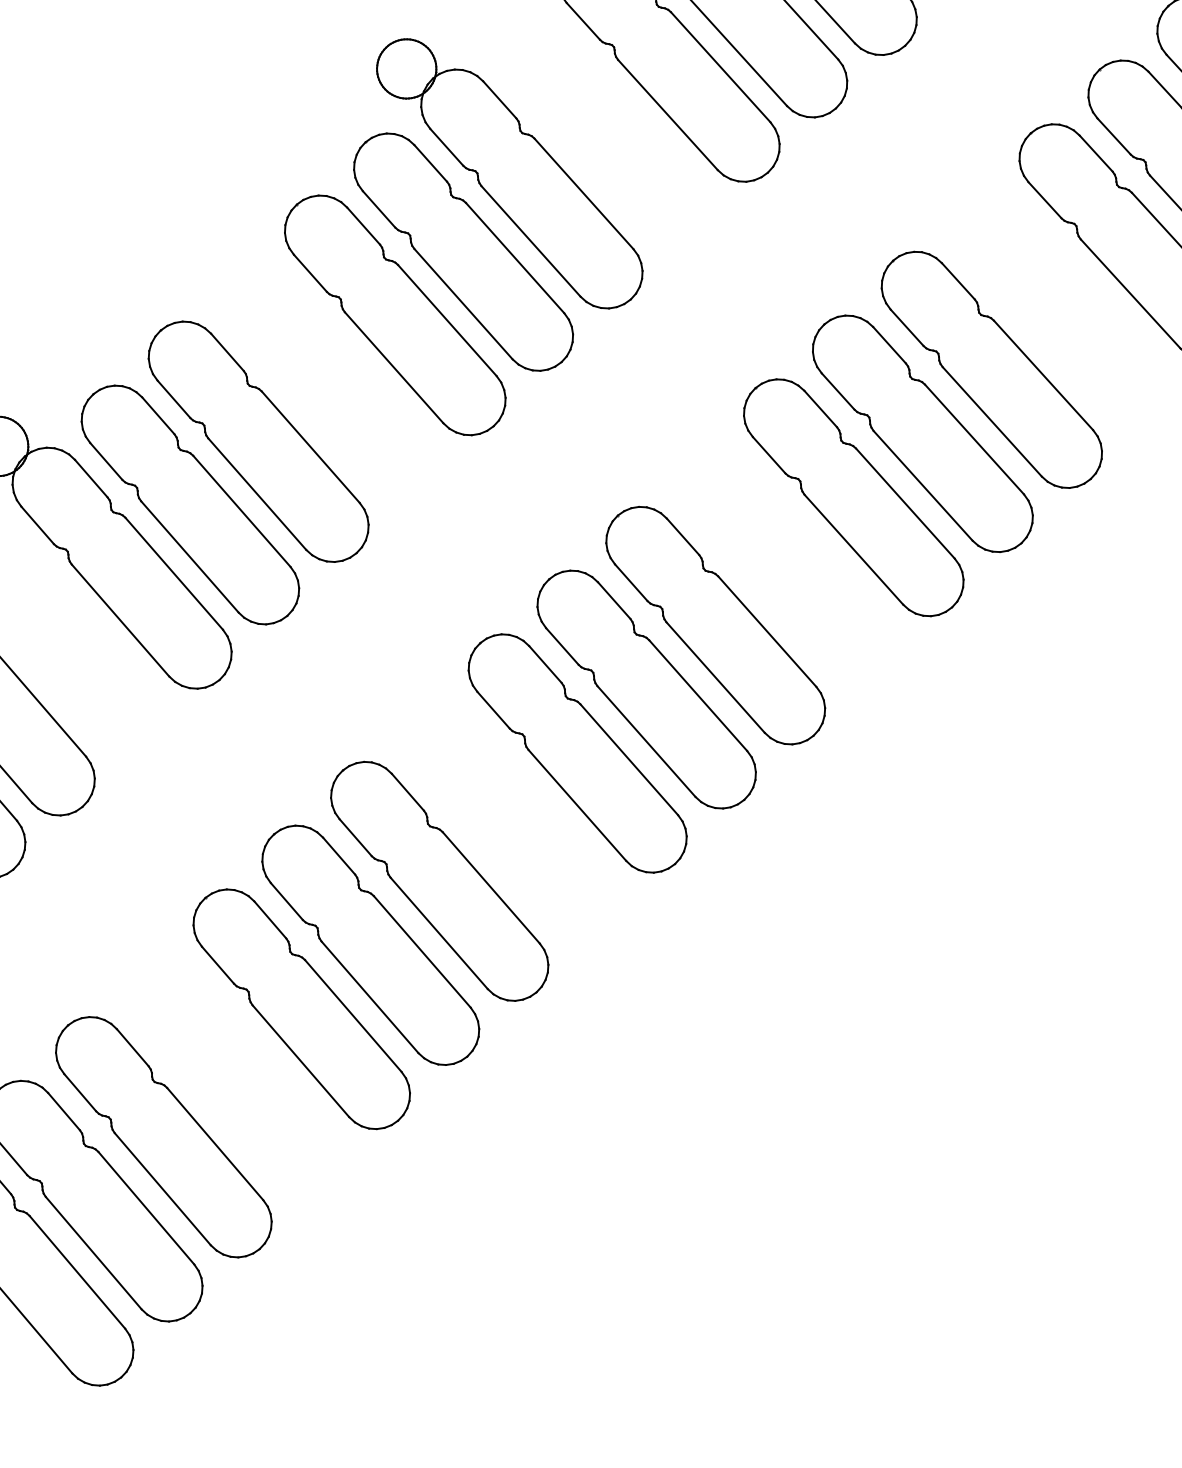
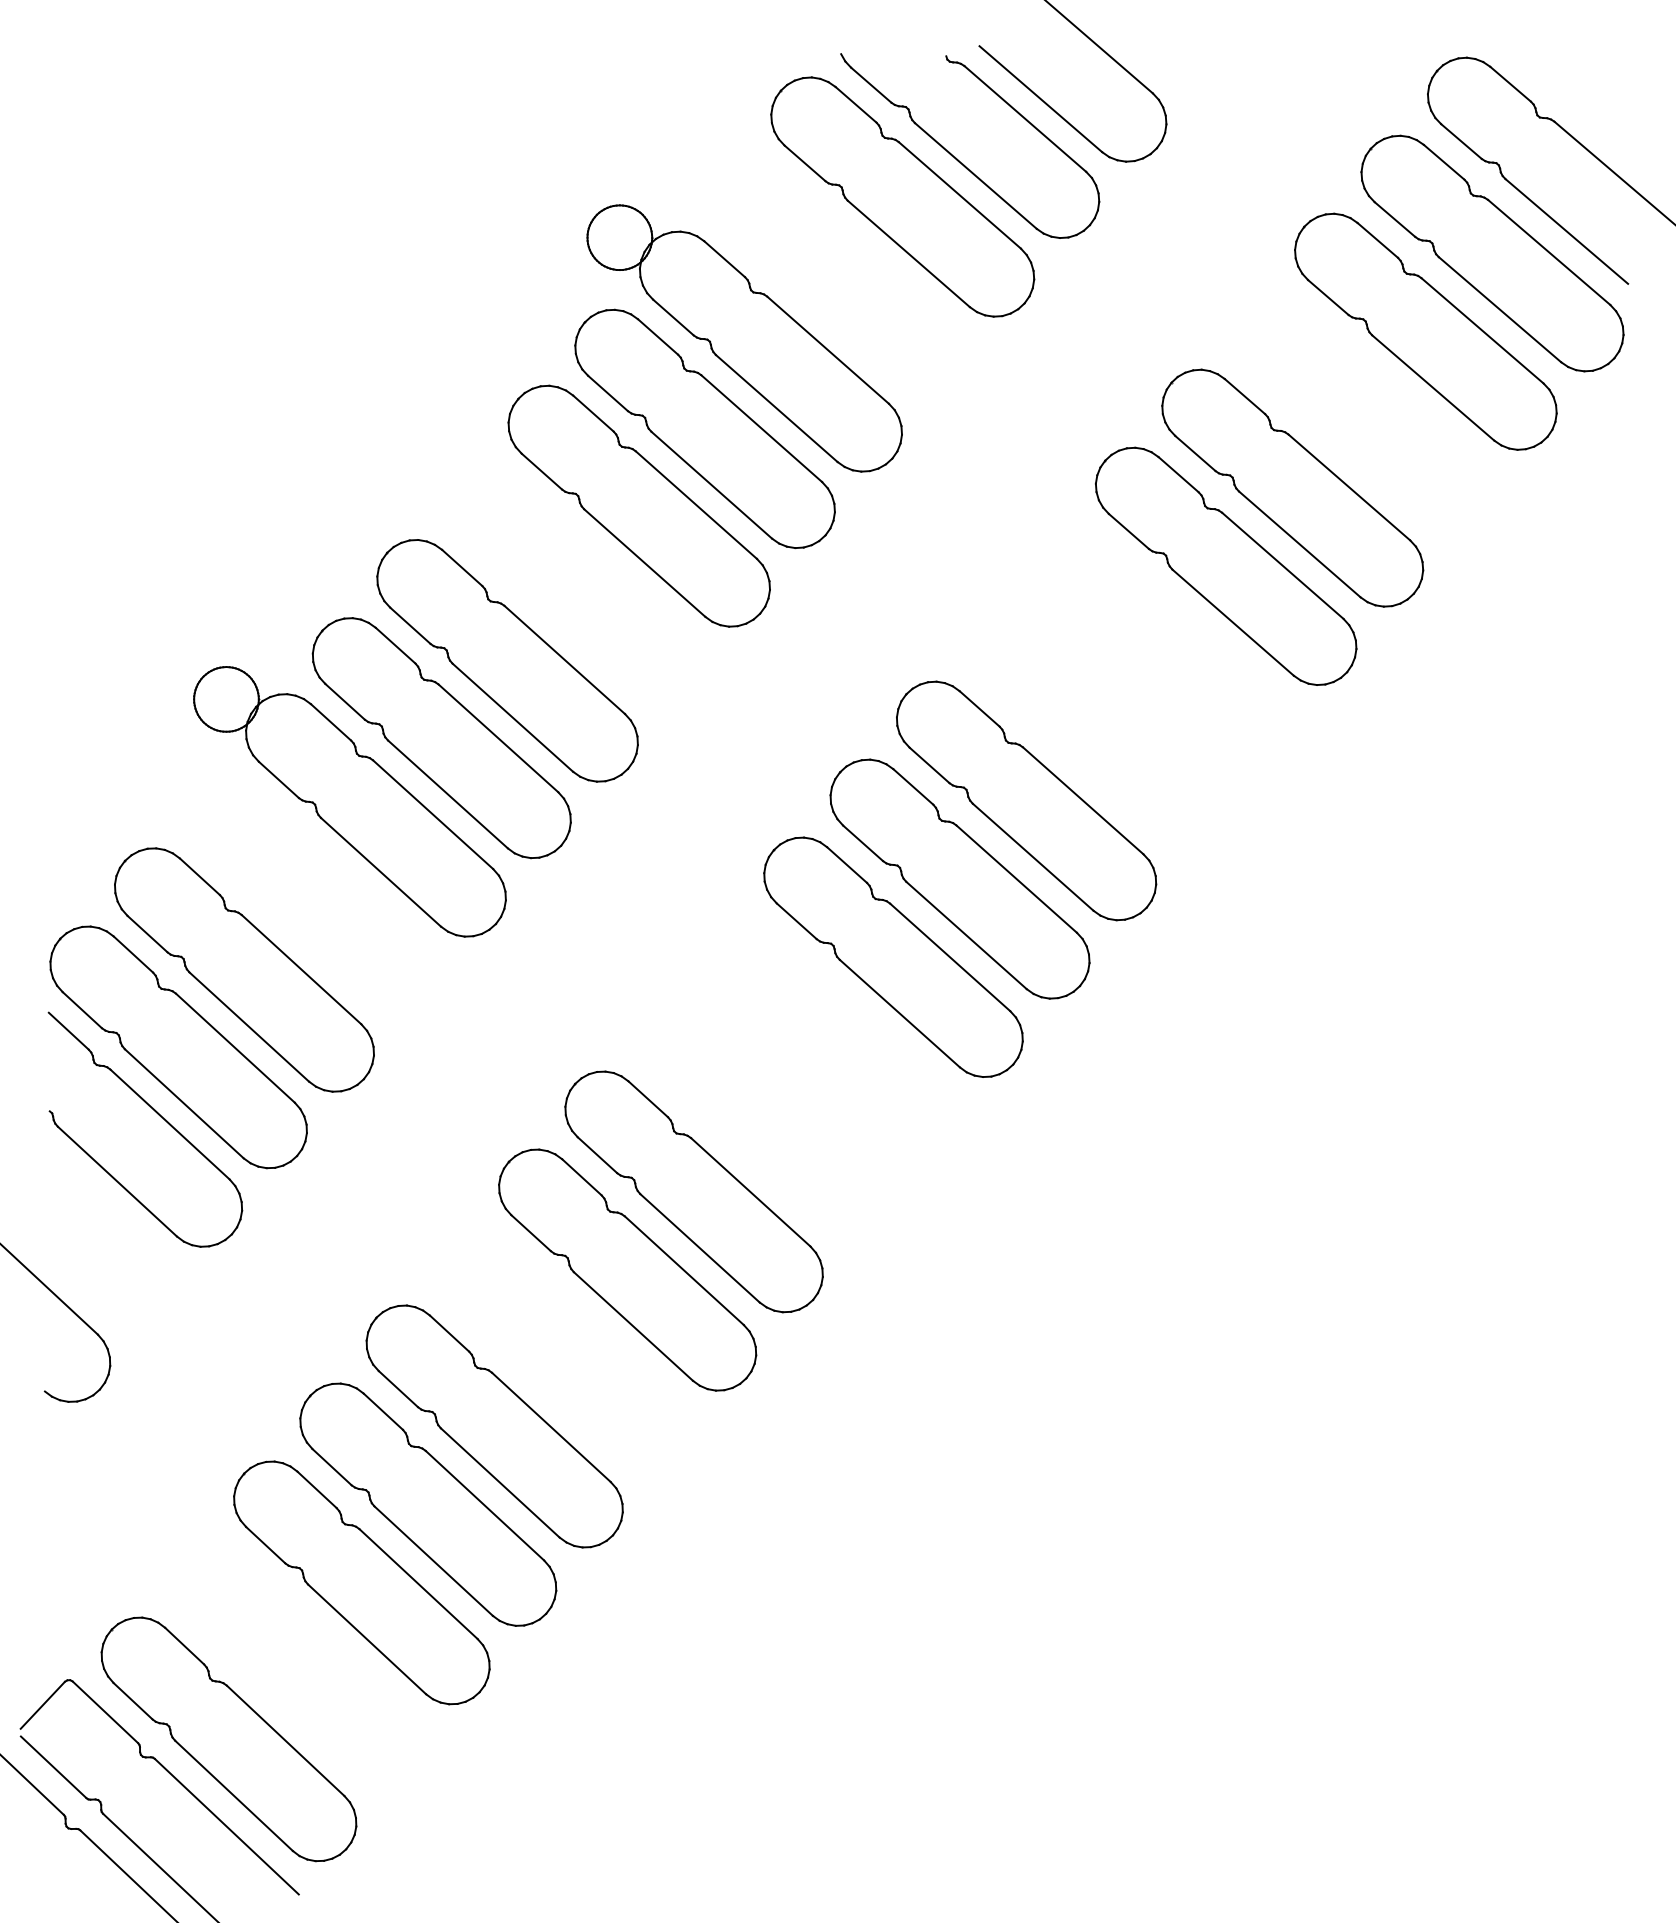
part: (853, 497) -> (1159, 644), removed
part: (439, 881) -> (760, 1113), removed

